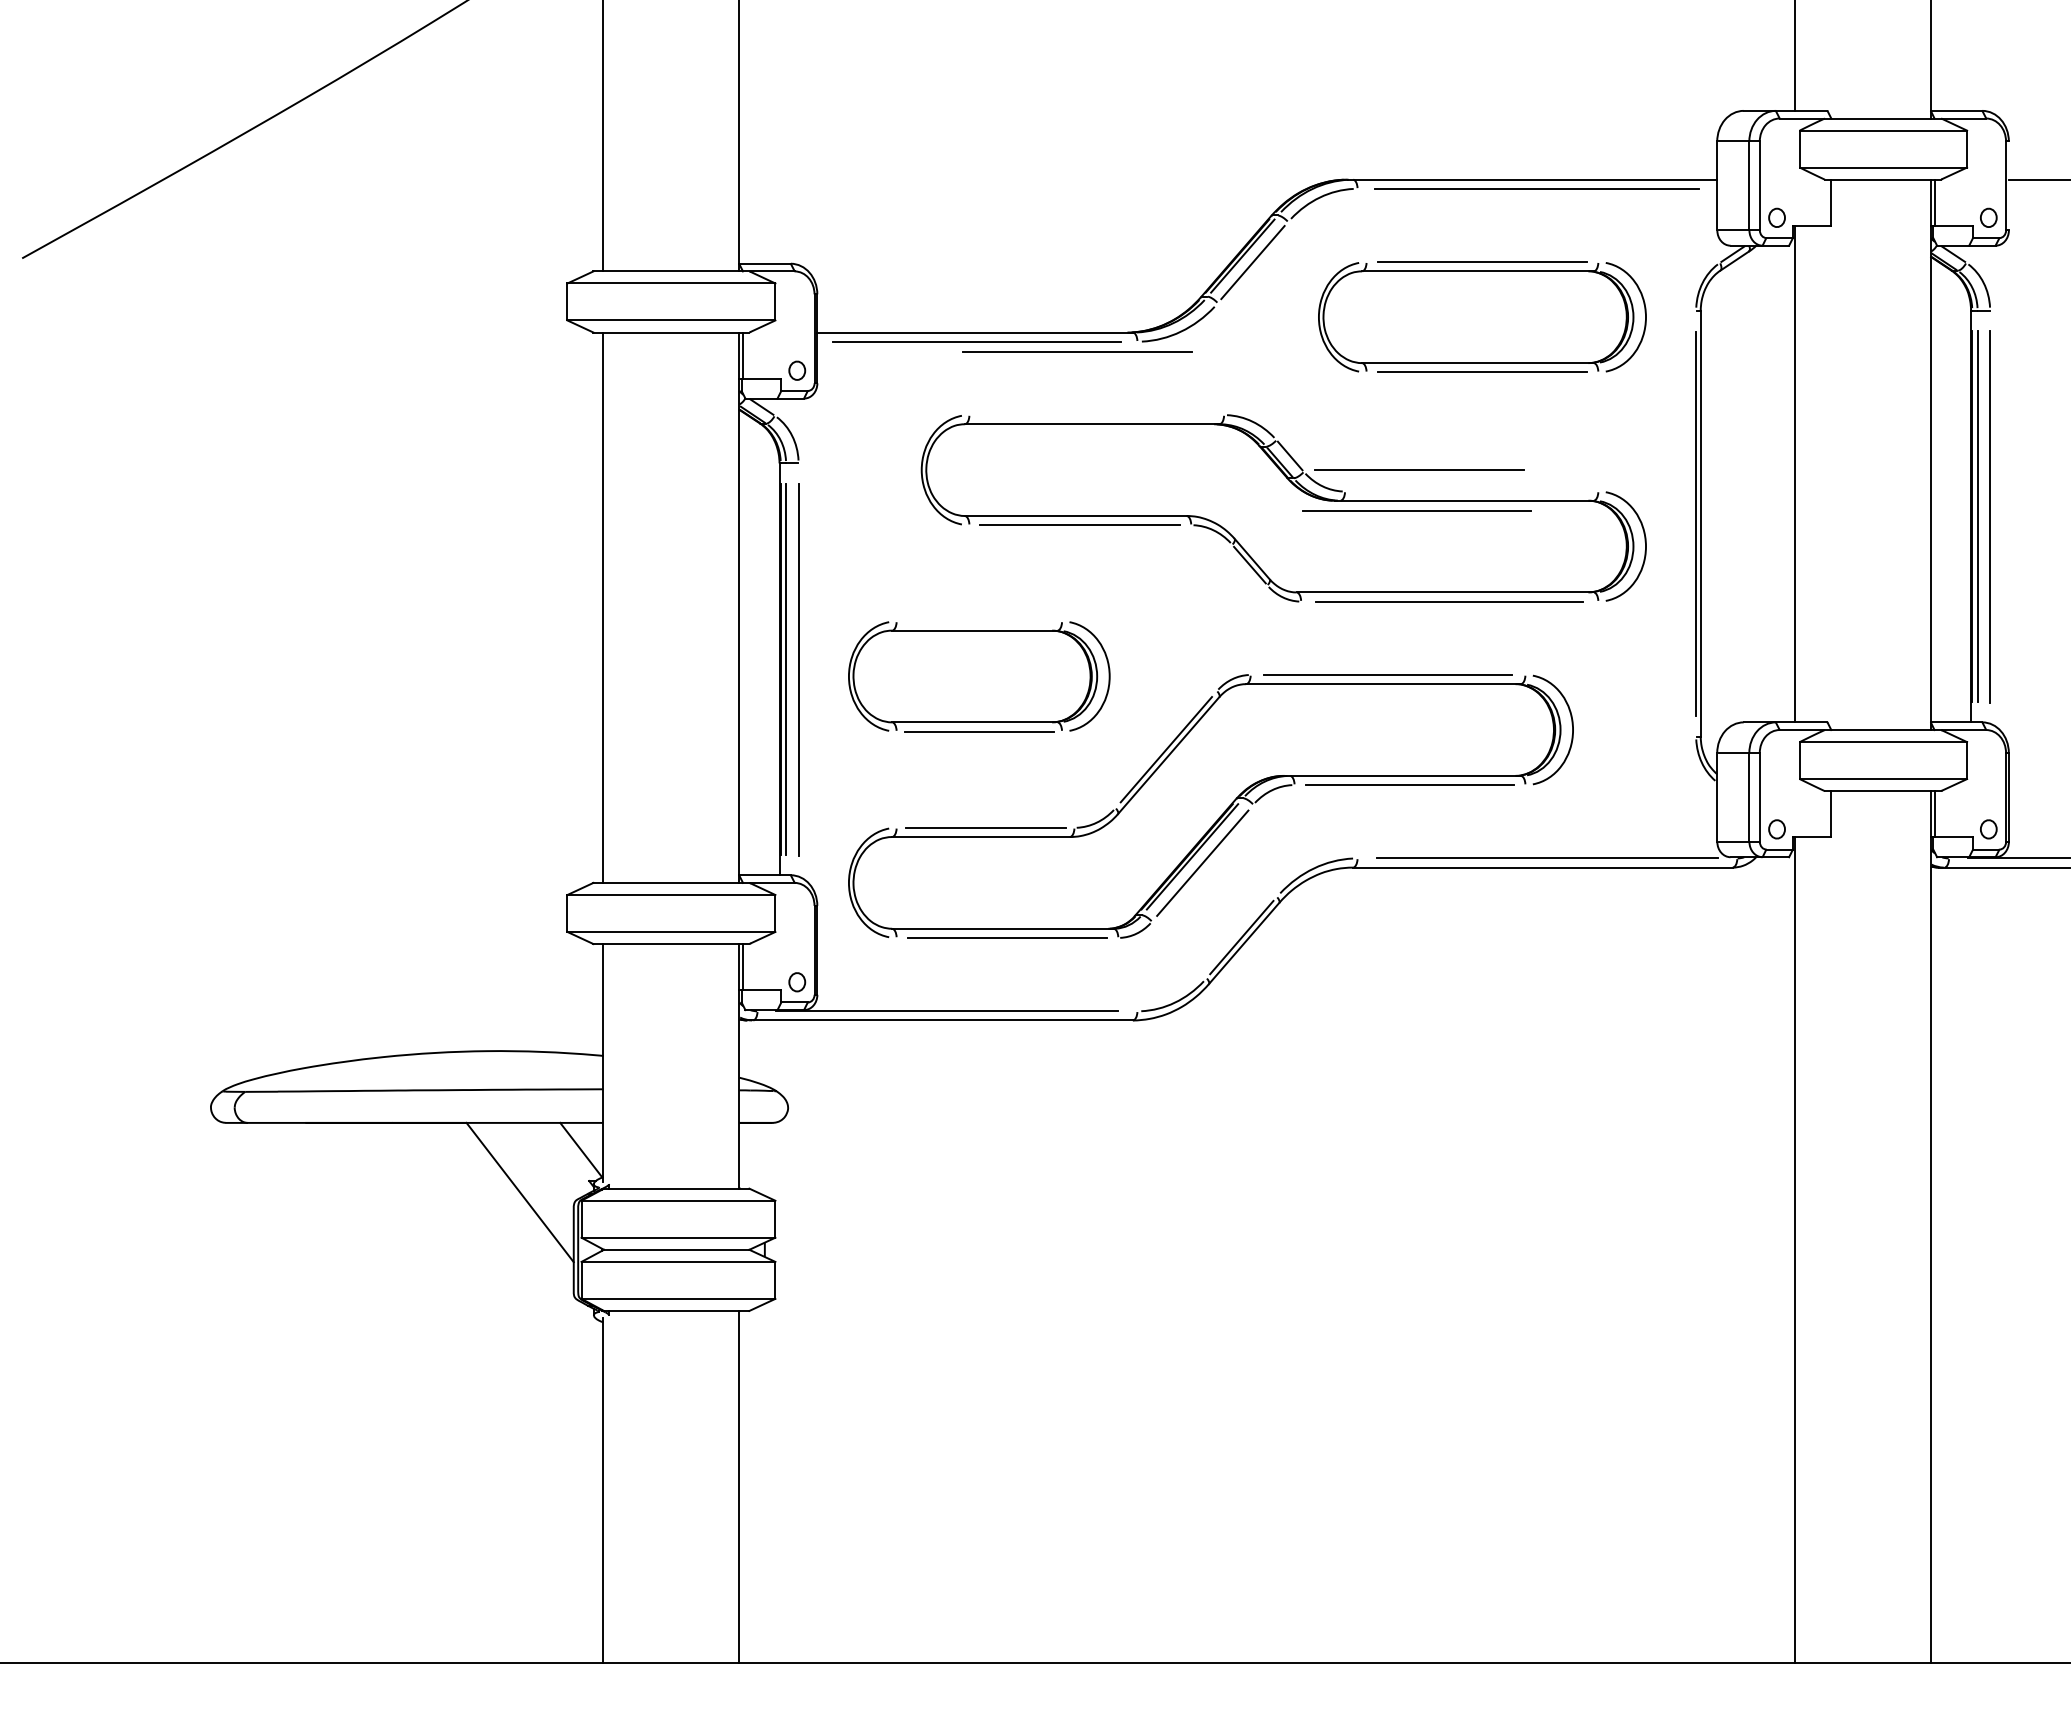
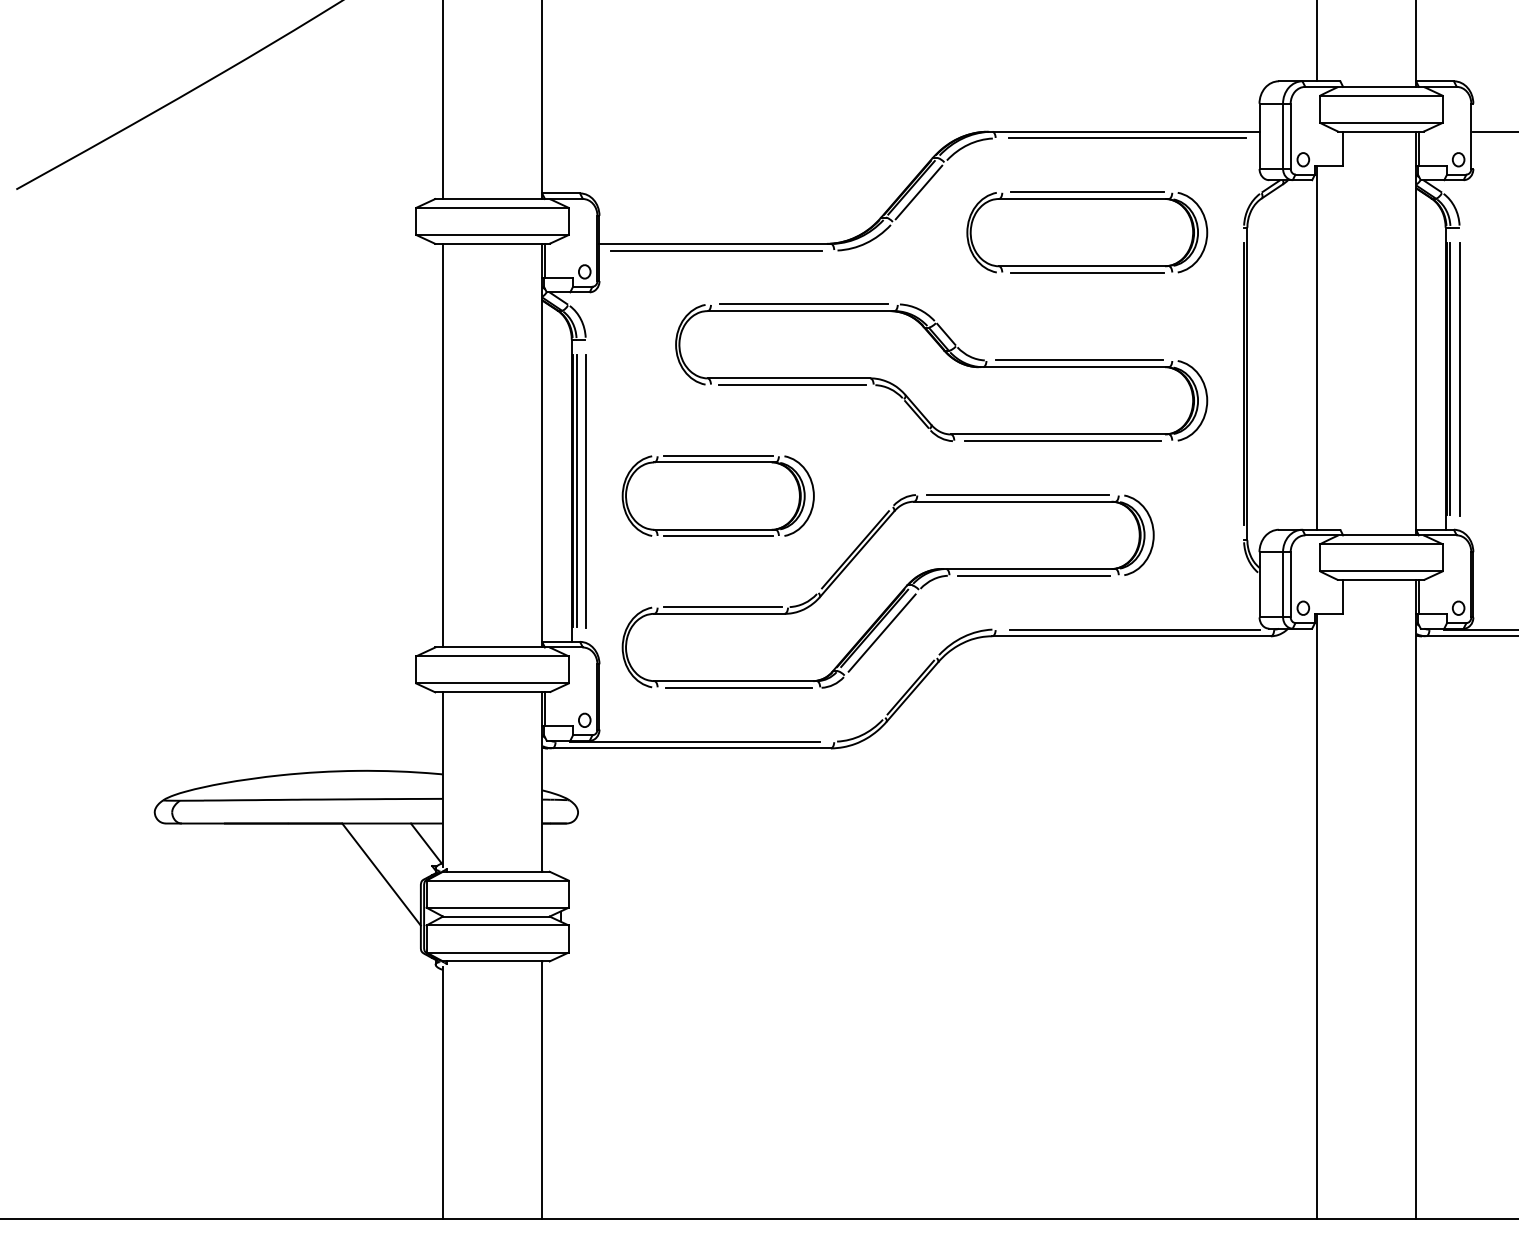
line: (1077, 351) -> (804, 303), moved
line: (1419, 469) -> (1041, 344), removed
line: (1416, 510) -> (1079, 360), moved
line: (978, 621) -> (717, 455), added

